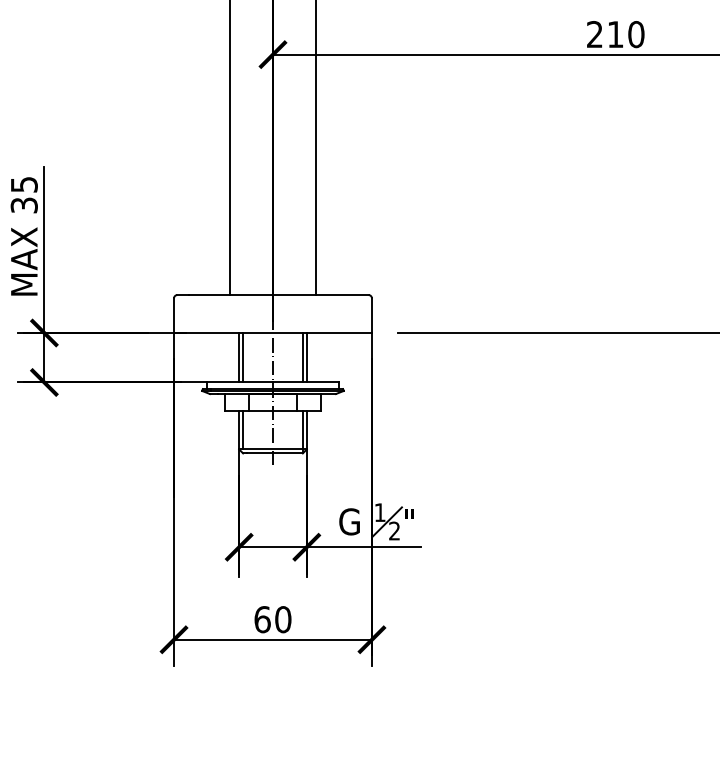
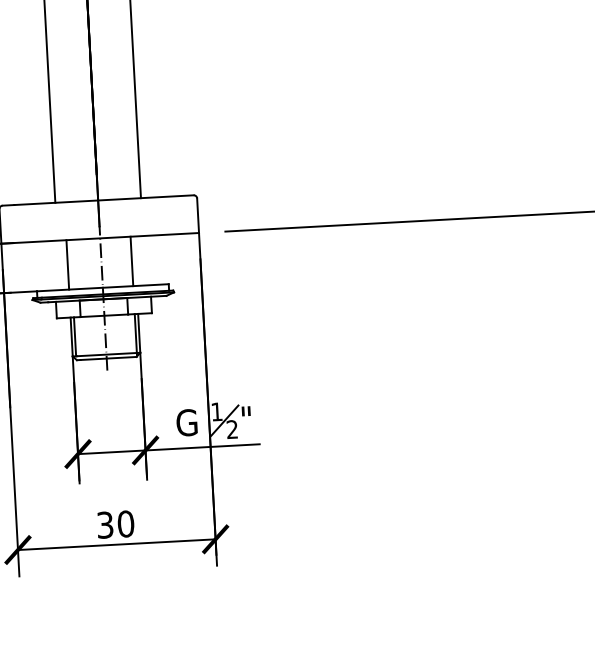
line: (242, 357) -> (71, 264), removed
line: (306, 357) -> (134, 261), removed
text: (262, 619) -> (105, 525), 60 -> 30

